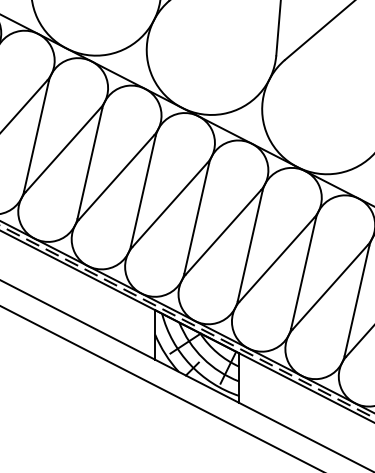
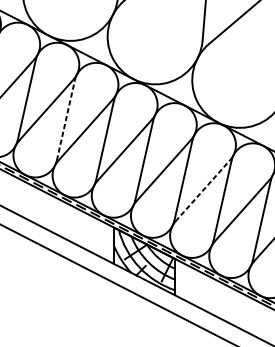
line: (89, 163) -> (65, 119), solid -> dashed
line: (277, 259) -> (203, 190), solid -> dashed

